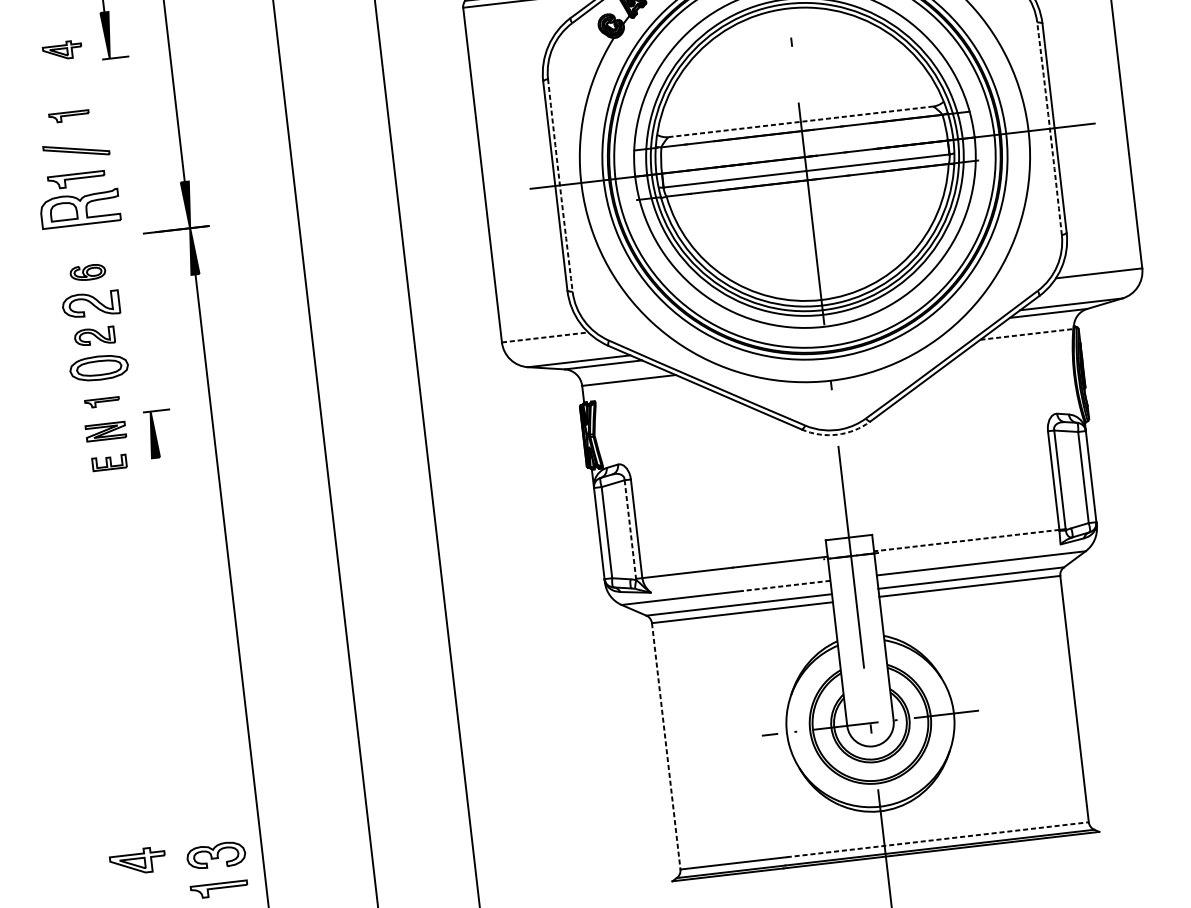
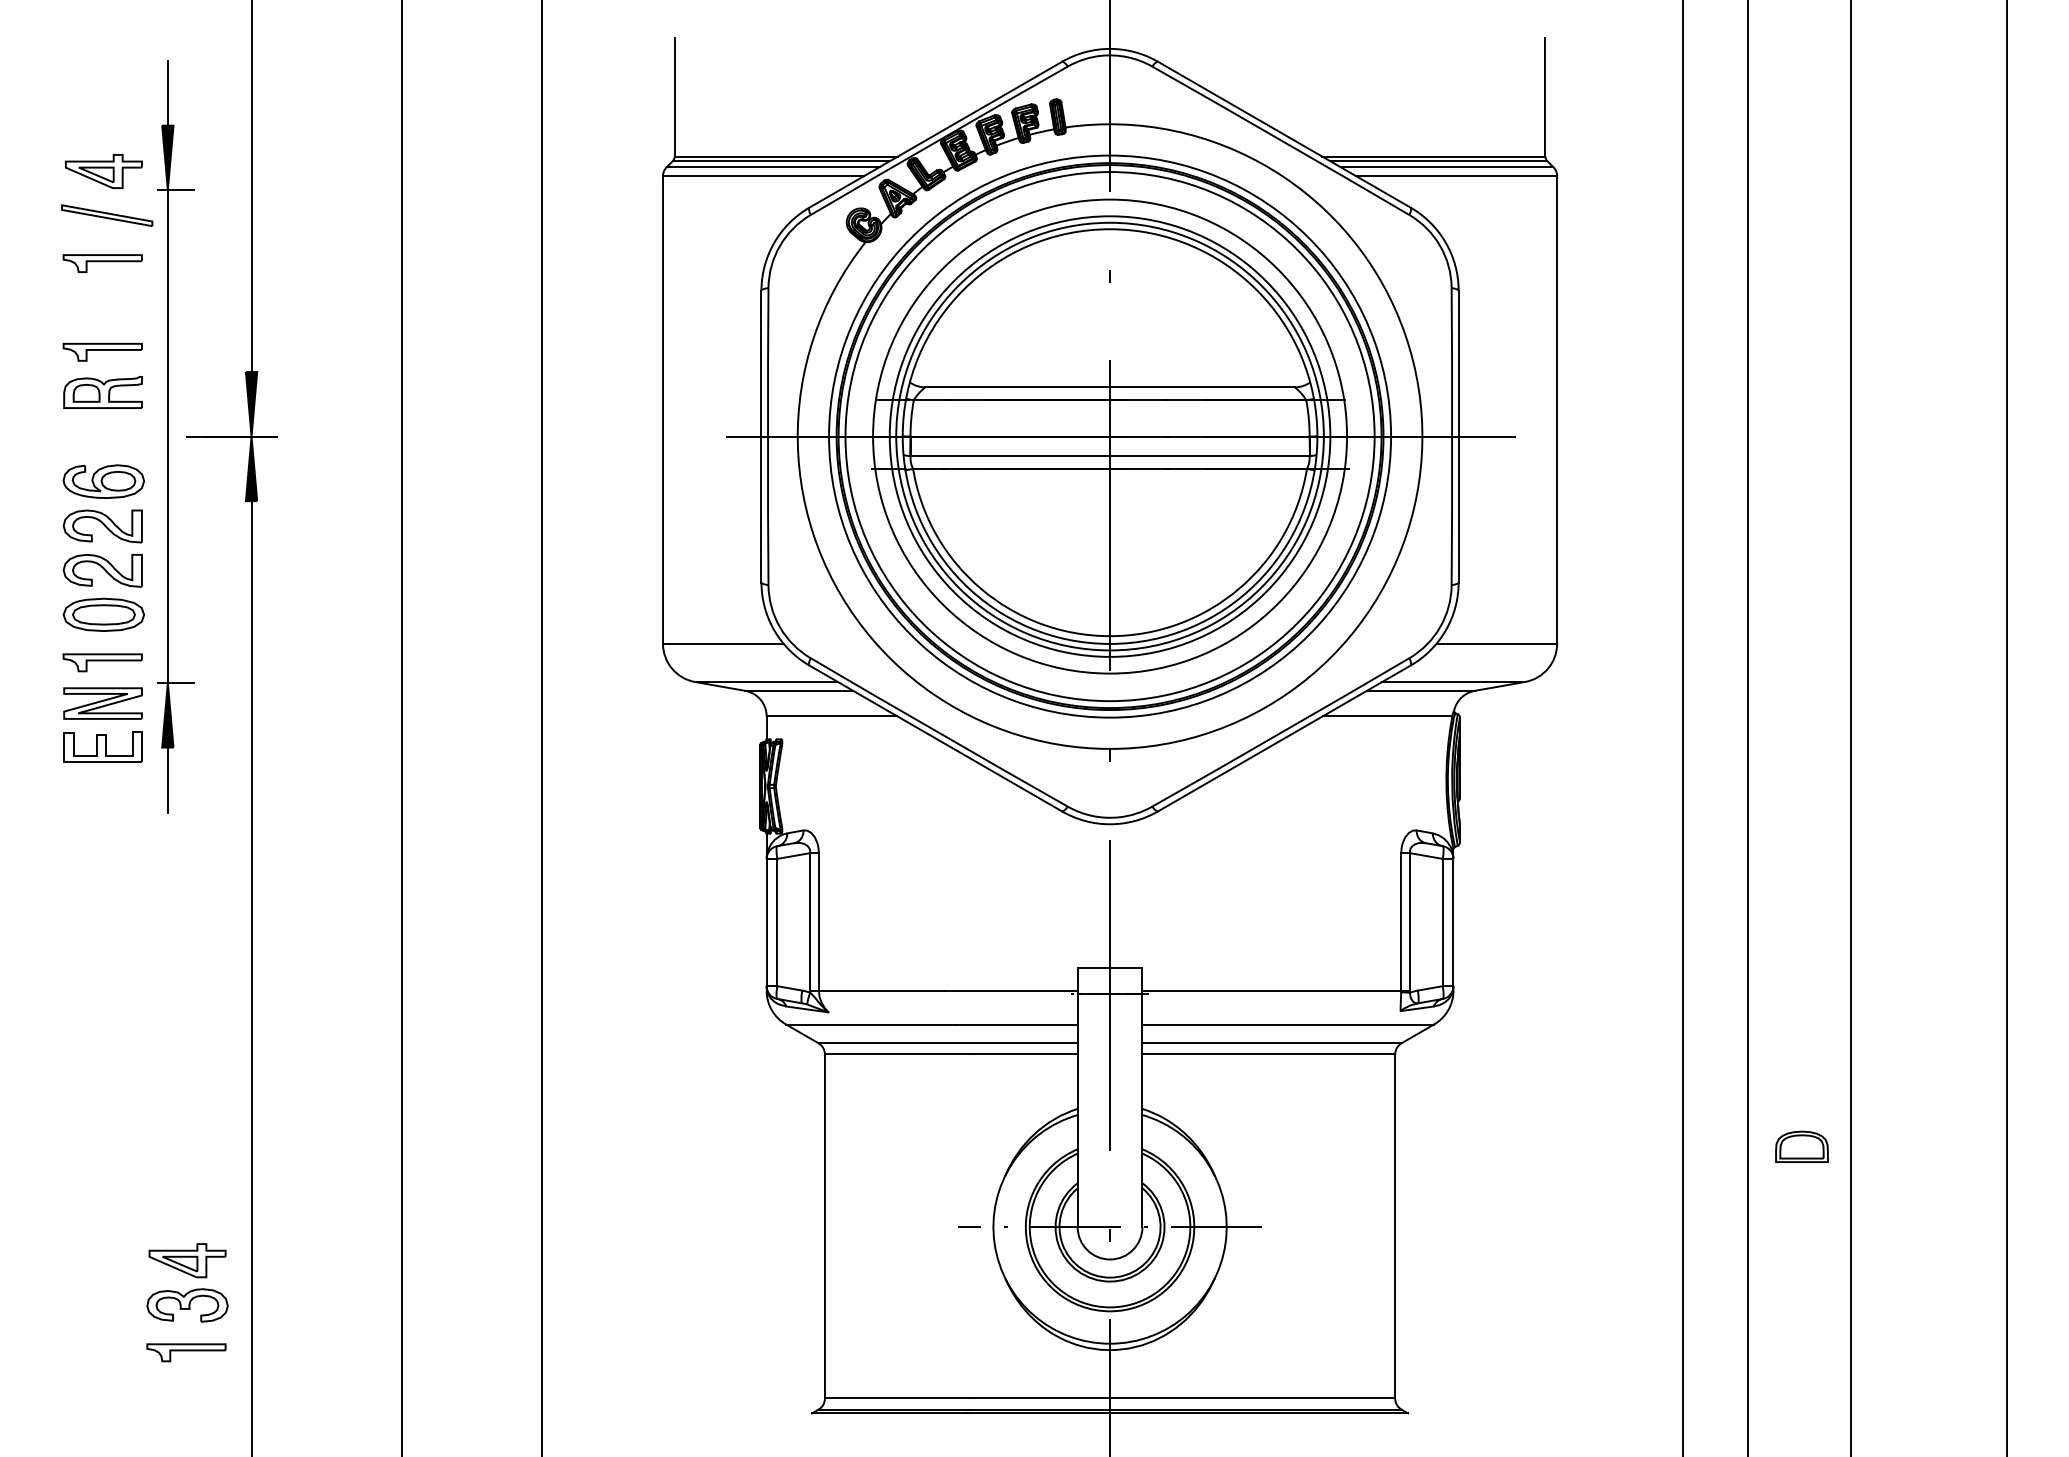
part: (62, 50) -> (103, 171), size x1.43
part: (69, 116) -> (102, 263), size x1.43
line: (801, 121) -> (1110, 387), dashed -> solid
arc: (1050, 128) -> (1452, 436), dashed -> solid
part: (76, 150) -> (107, 215), moved
arc: (559, 185) -> (767, 436), dashed -> solid
part: (79, 208) -> (102, 392), size x0.71
line: (129, 235) -> (167, 436), added
part: (87, 272) -> (103, 481), size x1.67
line: (1026, 334) -> (1387, 716), dashed -> solid
part: (94, 336) -> (102, 570), size x1.43
line: (545, 337) -> (723, 643), dashed -> solid
part: (102, 402) -> (102, 662), size x1.67
part: (105, 431) -> (102, 703), size x1.43
arc: (837, 434) -> (1110, 824), dashed -> solid
part: (109, 462) -> (102, 746), size x1.67
line: (158, 480) -> (167, 779), added
line: (630, 529) -> (810, 922), dashed -> solid
line: (966, 540) -> (1271, 990), dashed -> solid
line: (785, 585) -> (1015, 1024), dashed -> solid
line: (665, 746) -> (824, 1226), dashed -> solid
line: (937, 839) -> (1184, 1398), dashed -> solid
part: (137, 861) -> (187, 1260), moved

